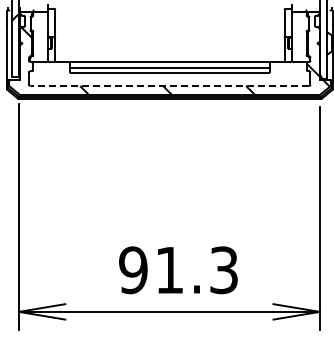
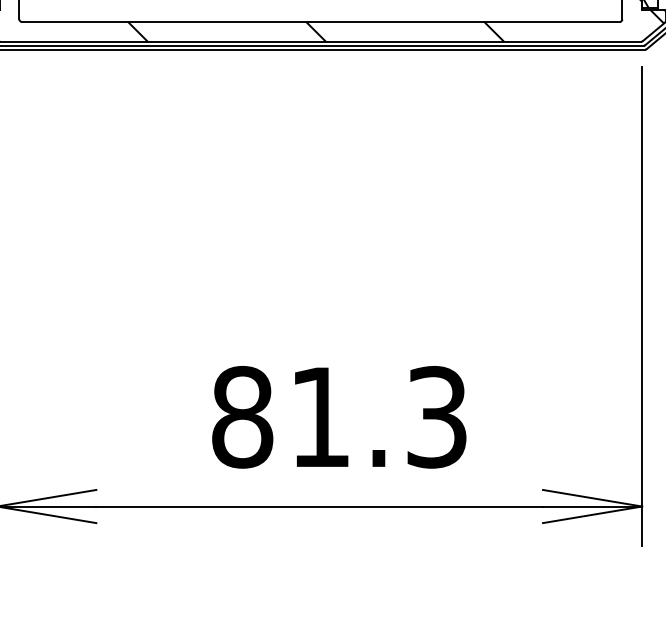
line: (169, 86) -> (319, 22), dashed -> solid
text: (133, 270) -> (242, 417), 91.3 -> 81.3

